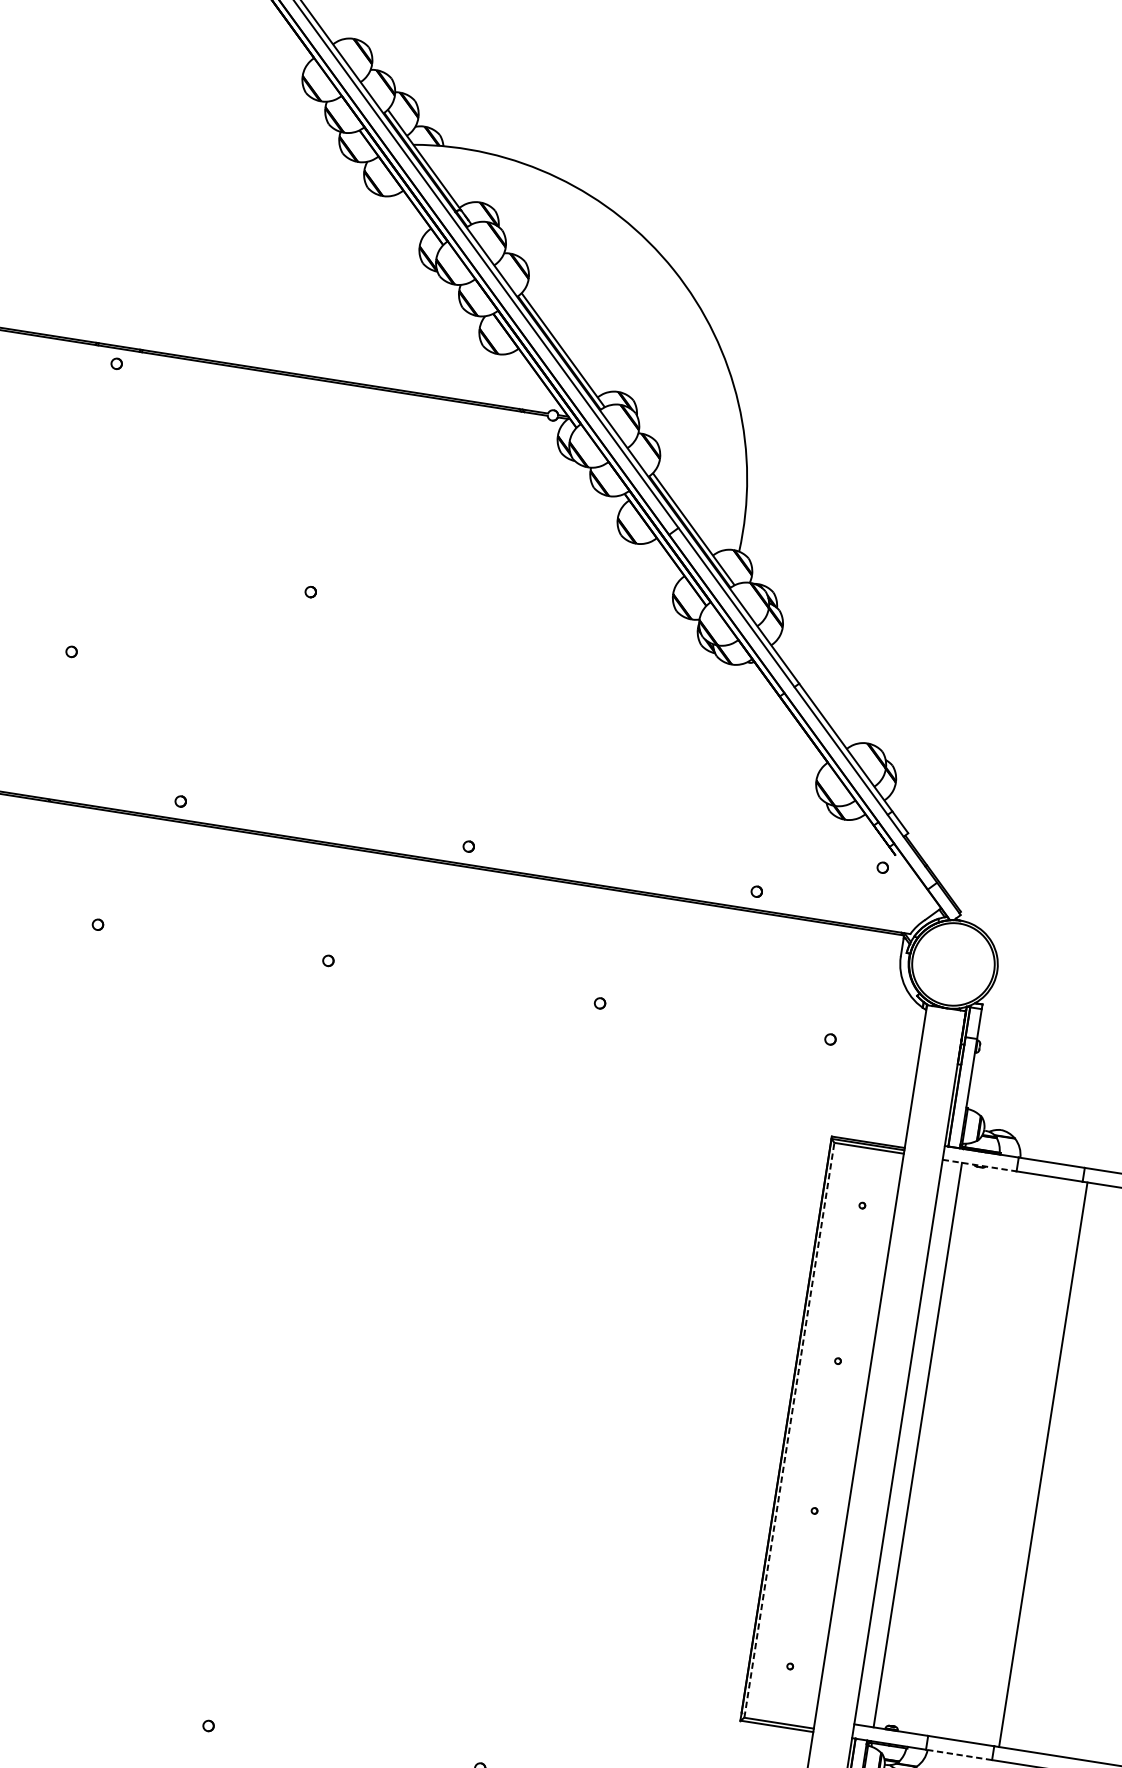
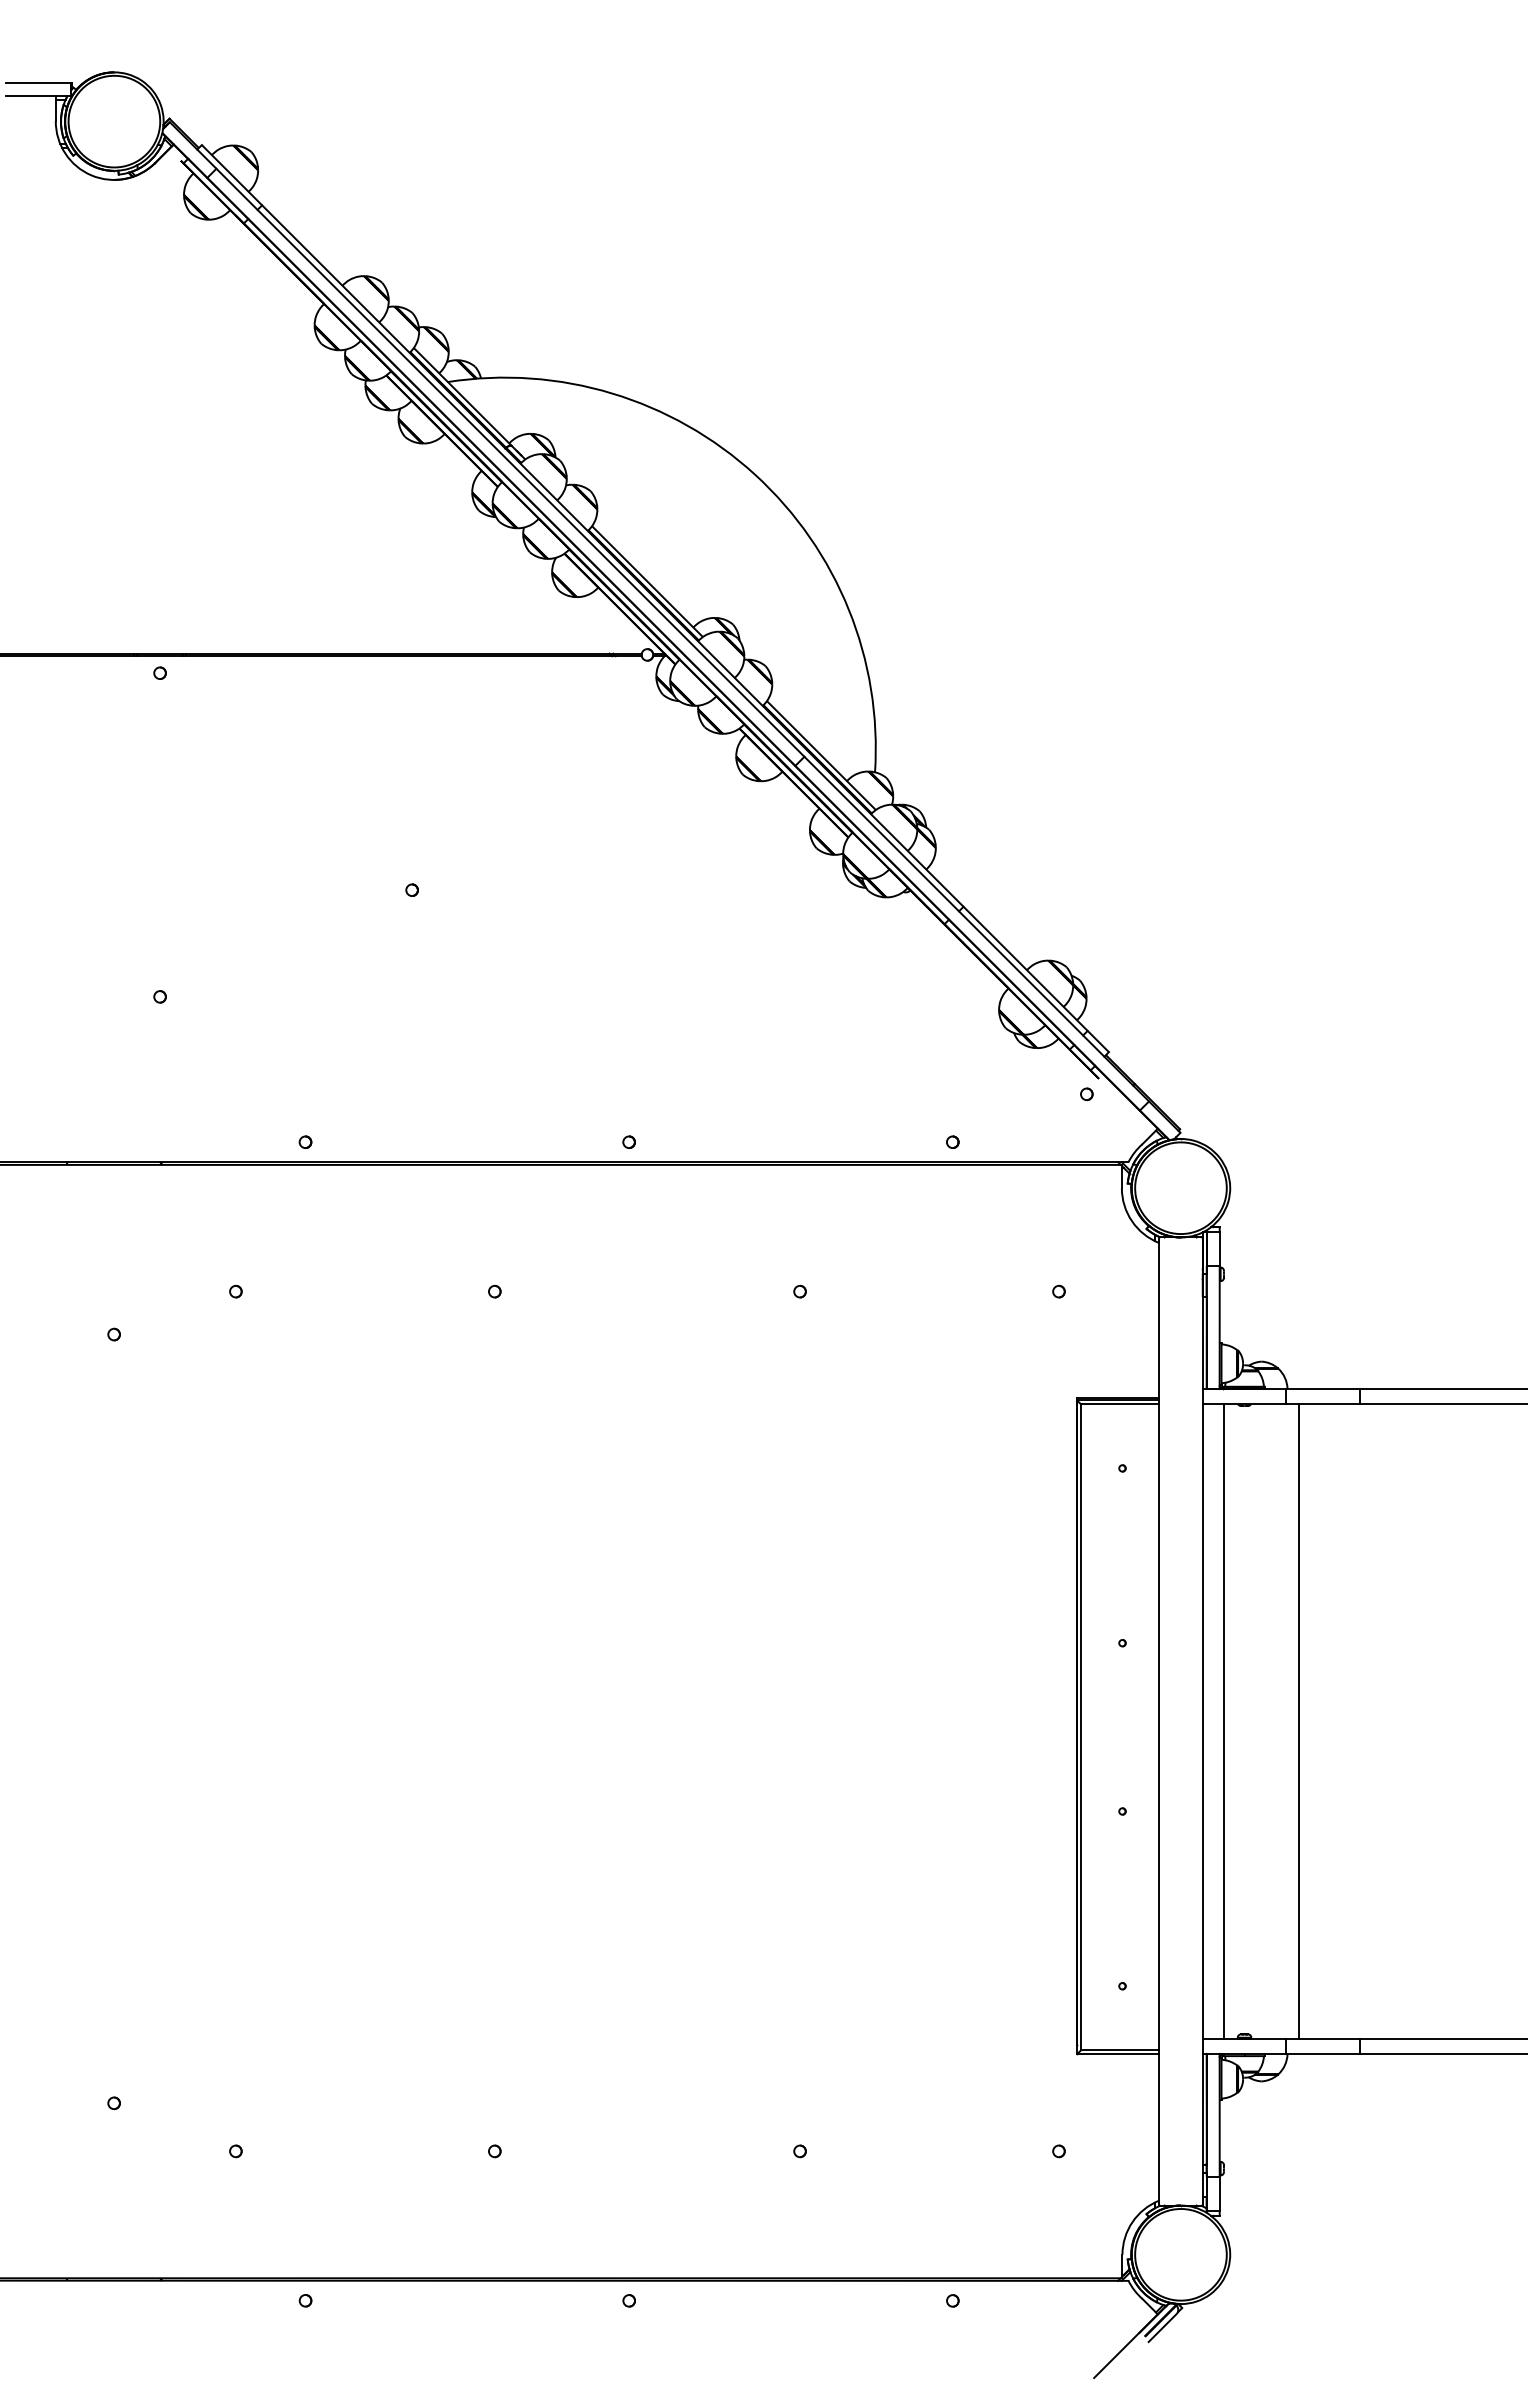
line: (979, 1165) -> (1244, 1404), dashed -> solid
line: (789, 1430) -> (1081, 1727), dashed -> solid
line: (1043, 1464) -> (1299, 1721), moved
line: (958, 1755) -> (1322, 2054), dashed -> solid

